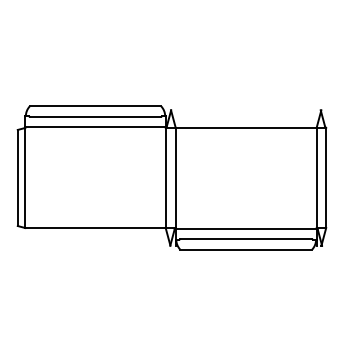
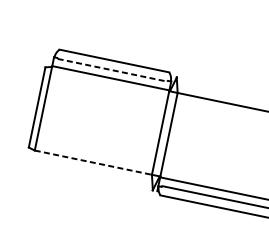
line: (95, 117) -> (112, 70), solid -> dashed
line: (96, 228) -> (94, 163), solid -> dashed

